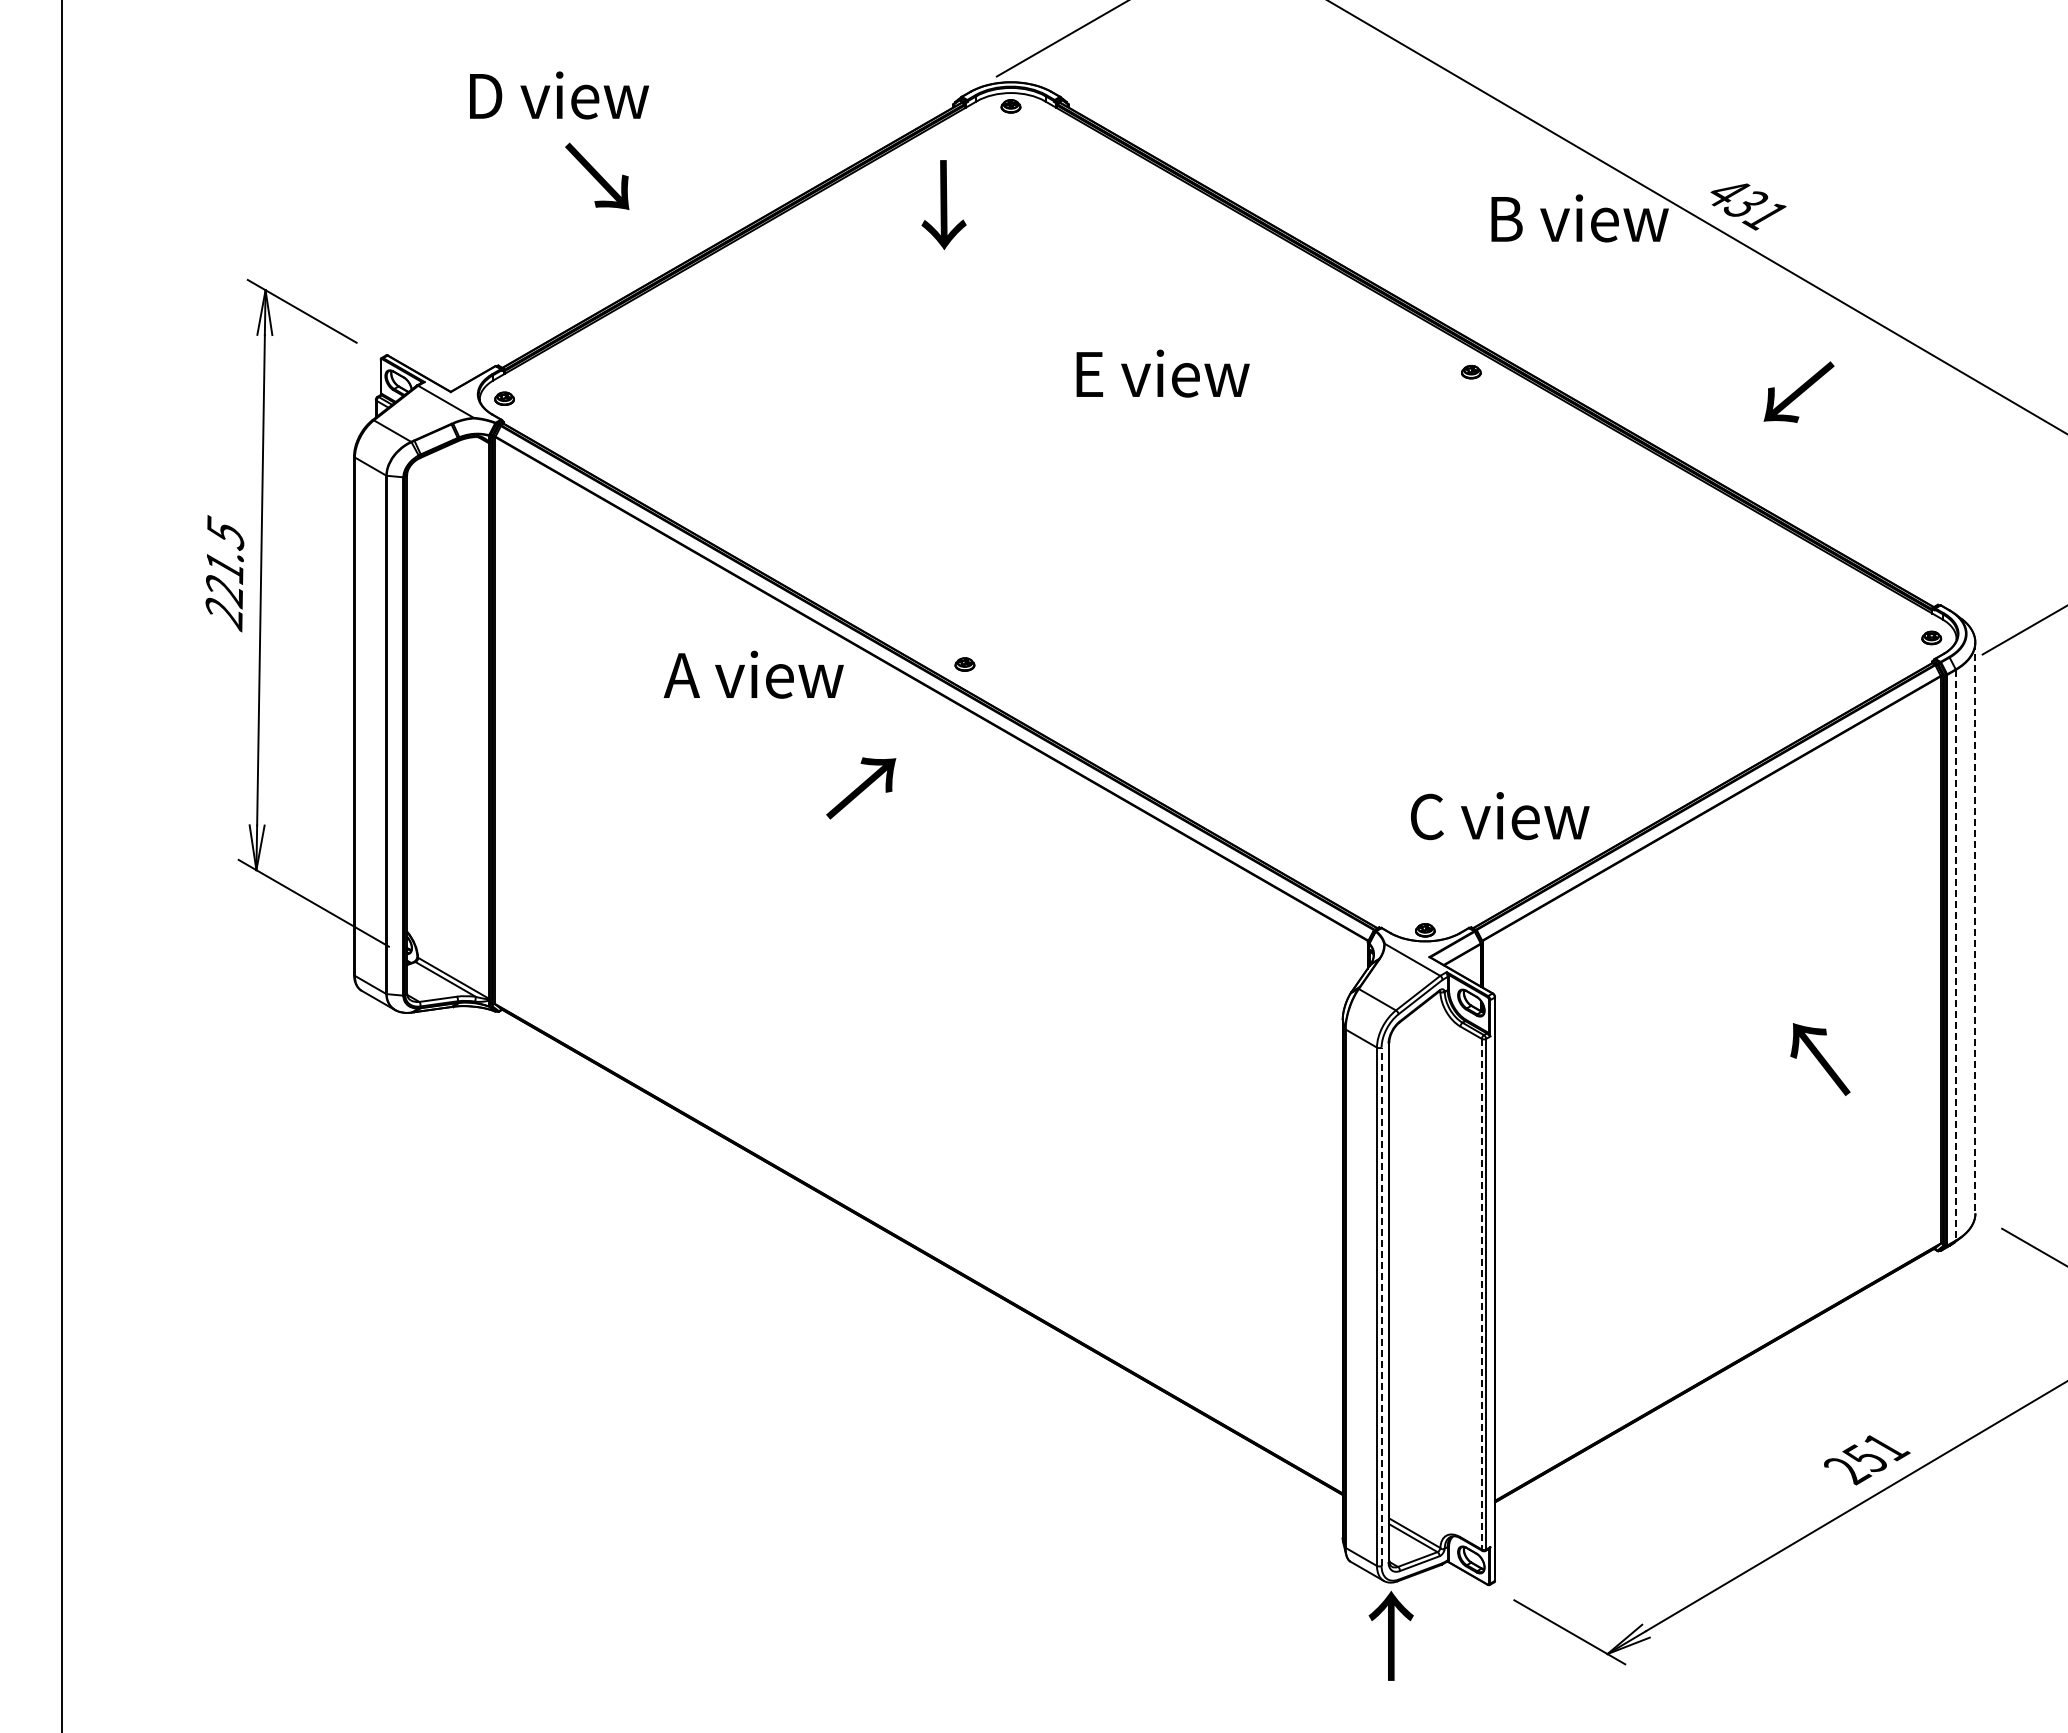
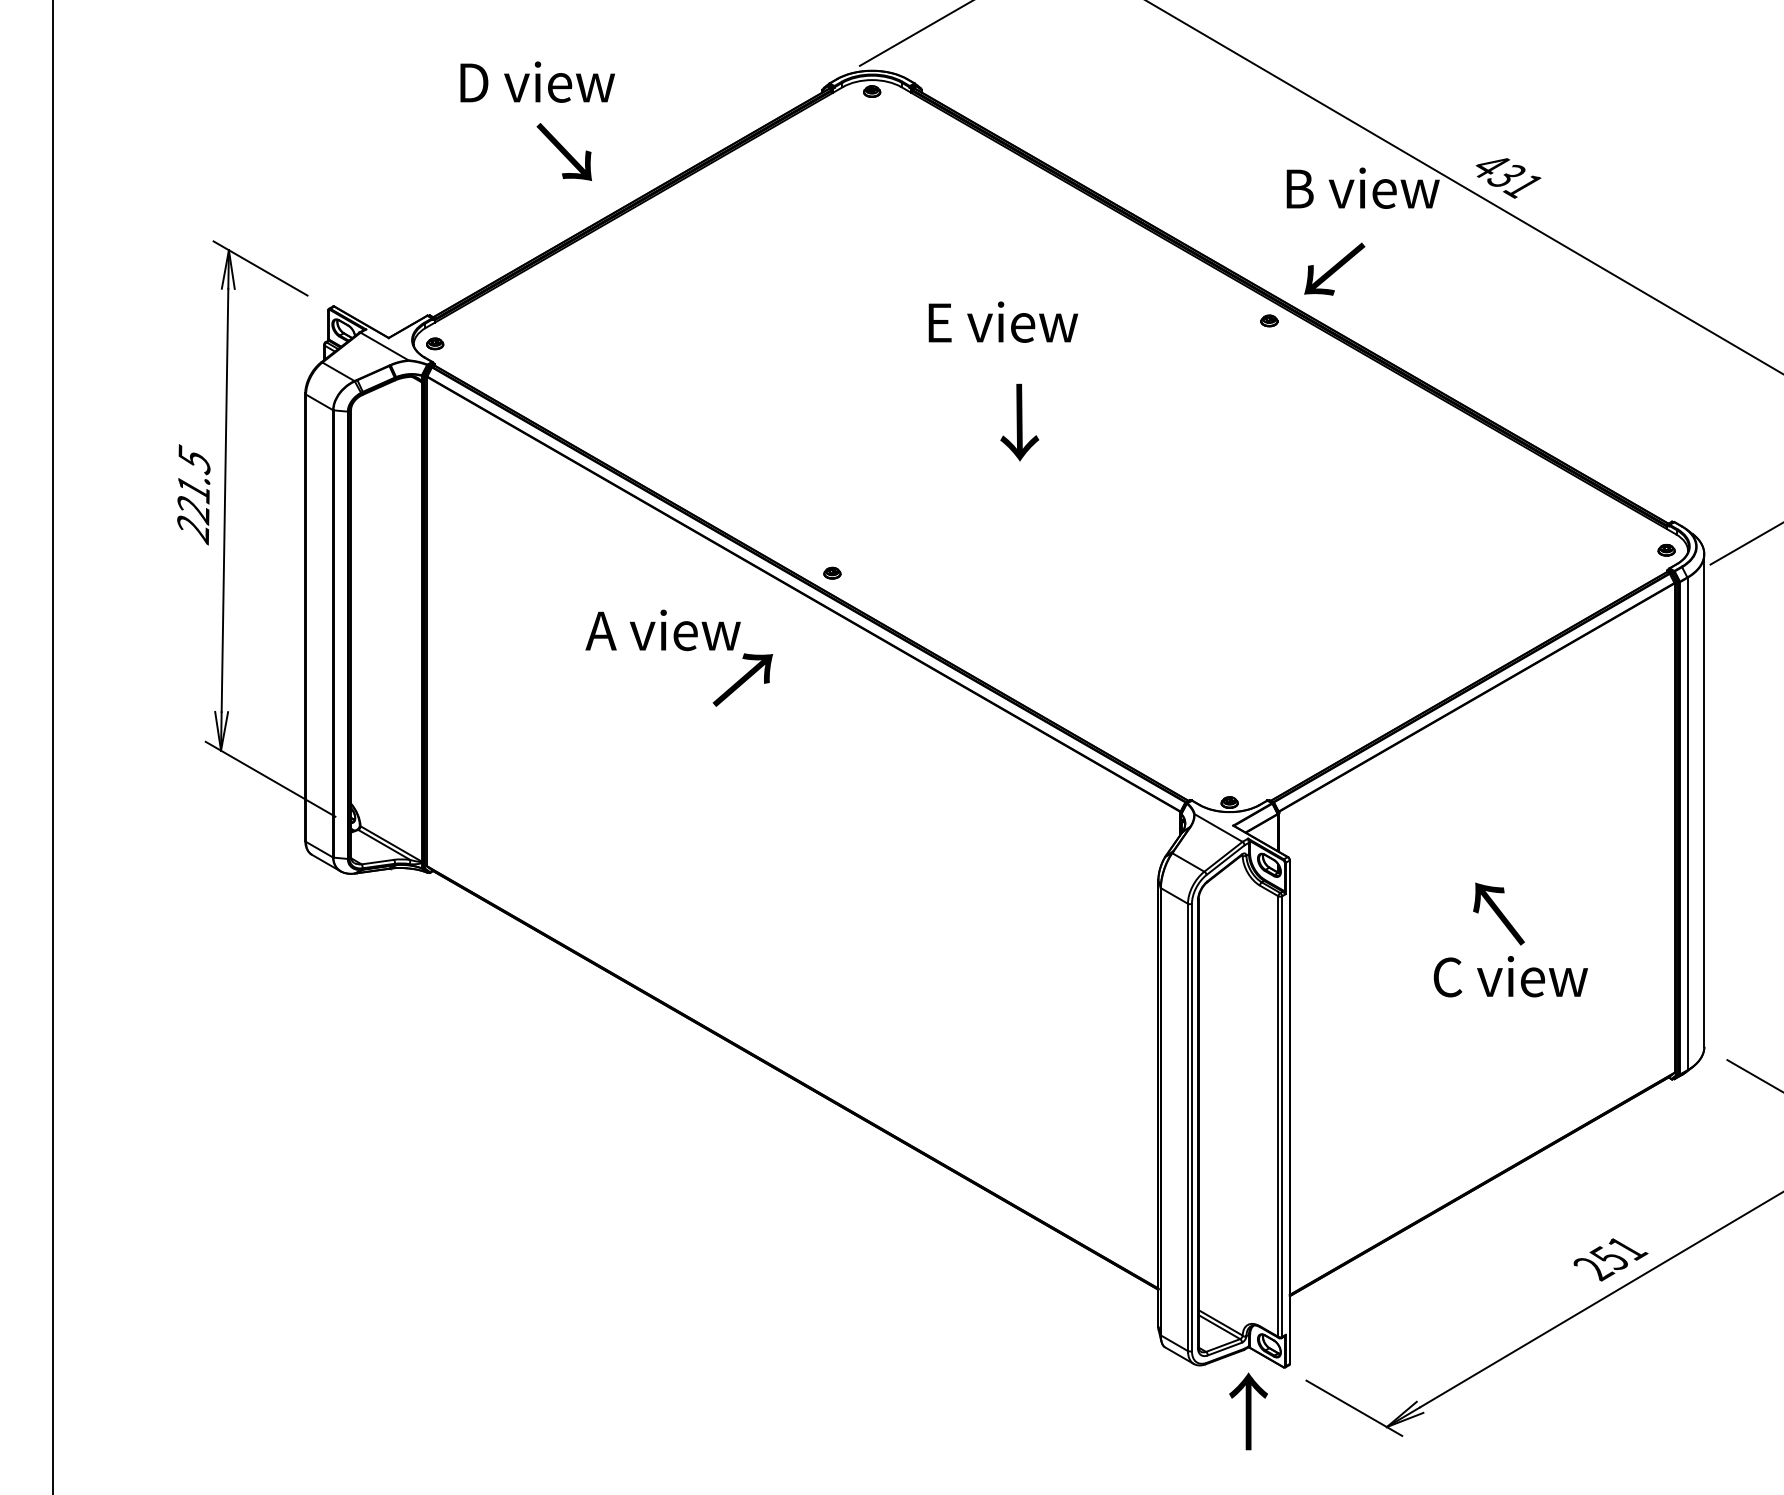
text: (559, 95) -> (537, 82), moved
text: (597, 175) -> (564, 151), moved
text: (943, 205) -> (1019, 423), moved
text: (1798, 391) -> (1334, 268), moved
text: (753, 674) -> (662, 630), moved
text: (1500, 816) -> (1511, 977), moved
line: (1975, 928) -> (1704, 800), dashed -> solid
line: (1955, 955) -> (1687, 824), dashed -> solid
text: (1820, 1059) -> (1499, 914), moved
line: (1481, 1294) -> (1278, 1116), dashed -> solid
line: (1381, 1306) -> (1191, 1127), dashed -> solid
text: (1390, 1635) -> (1247, 1411), moved

